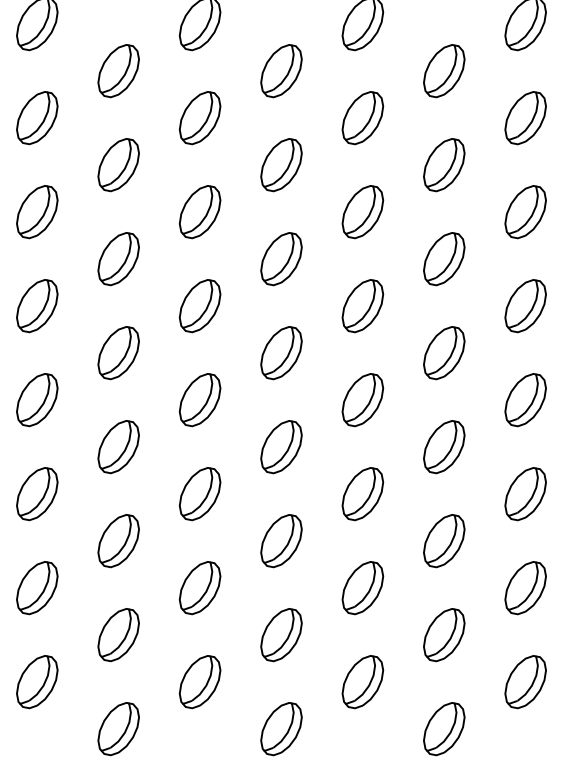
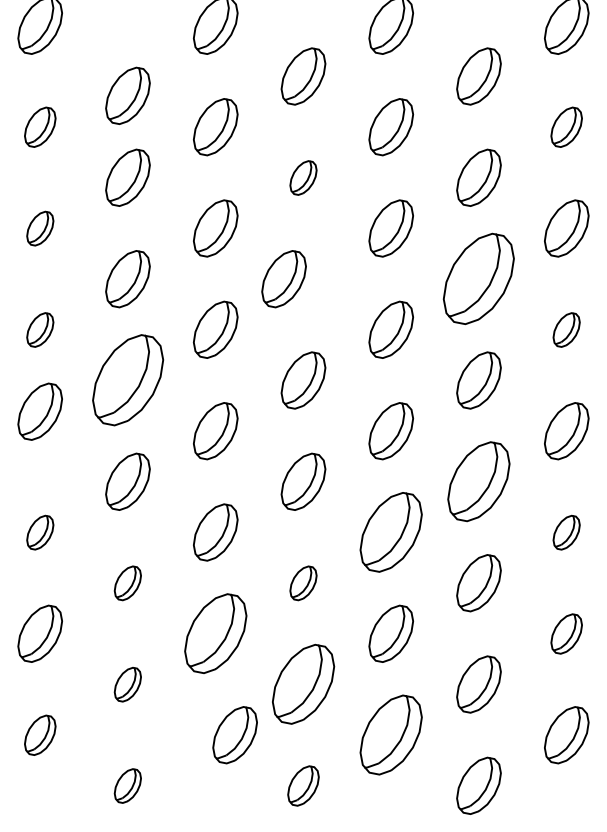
part: (118, 71) -> (127, 96), moved
part: (37, 118) -> (40, 127), size x0.7
part: (525, 118) -> (566, 127), size x0.7
part: (281, 165) -> (303, 178), size x0.6
part: (37, 212) -> (40, 228), size x0.6
part: (281, 259) -> (284, 279), moved
part: (444, 259) -> (479, 279), size x1.6
part: (37, 306) -> (40, 330), size x0.6
part: (525, 306) -> (566, 330), size x0.6
part: (118, 353) -> (127, 380), size x1.6
part: (37, 400) -> (40, 412), moved
part: (444, 447) -> (479, 482), size x1.4
part: (37, 494) -> (40, 532), size x0.6
part: (362, 494) -> (390, 532), size x1.4
part: (525, 494) -> (566, 532), size x0.6
part: (118, 541) -> (127, 583), size x0.6
part: (281, 541) -> (303, 583), size x0.6
part: (199, 588) -> (215, 634), size x1.4
part: (525, 588) -> (566, 634), size x0.7
part: (118, 635) -> (127, 684), size x0.6
part: (281, 635) -> (303, 684), size x1.4
part: (37, 682) -> (40, 735), size x0.7
part: (199, 682) -> (234, 735), moved
part: (362, 682) -> (390, 735), size x1.4
part: (118, 729) -> (127, 786), size x0.6
part: (281, 729) -> (303, 786), size x0.7

